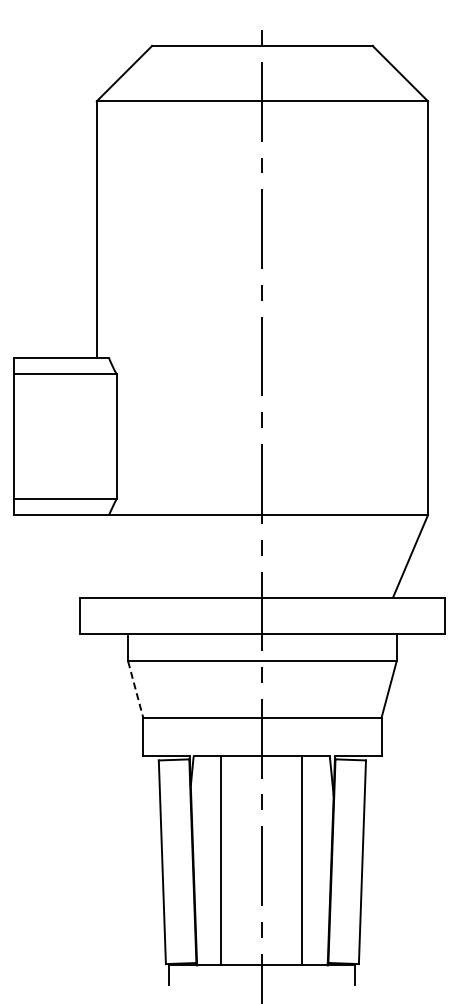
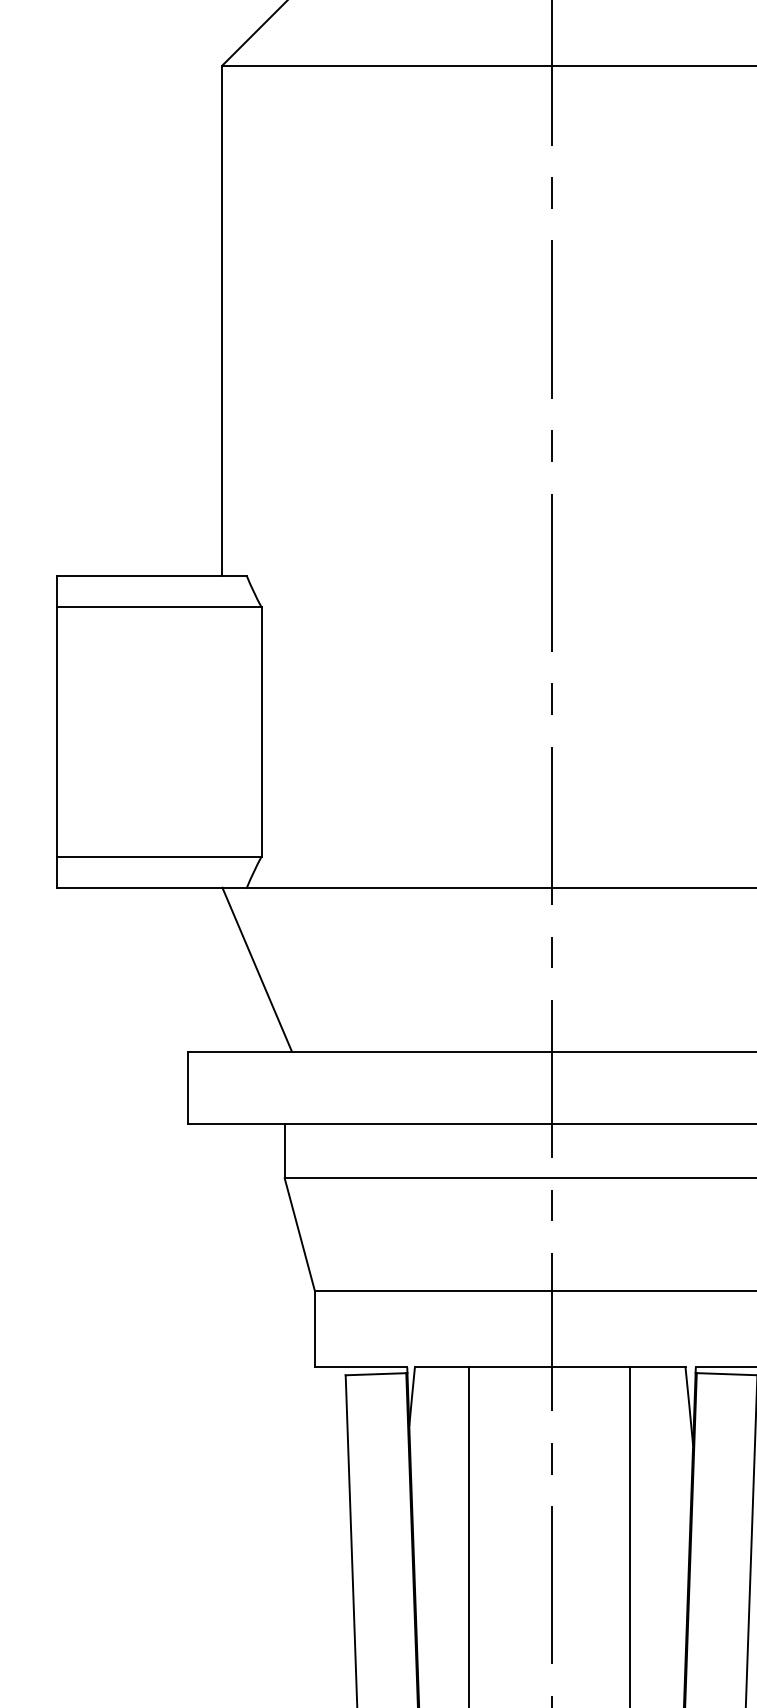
line: (113, 556) -> (255, 970), added
line: (135, 690) -> (299, 1236), dashed -> solid

